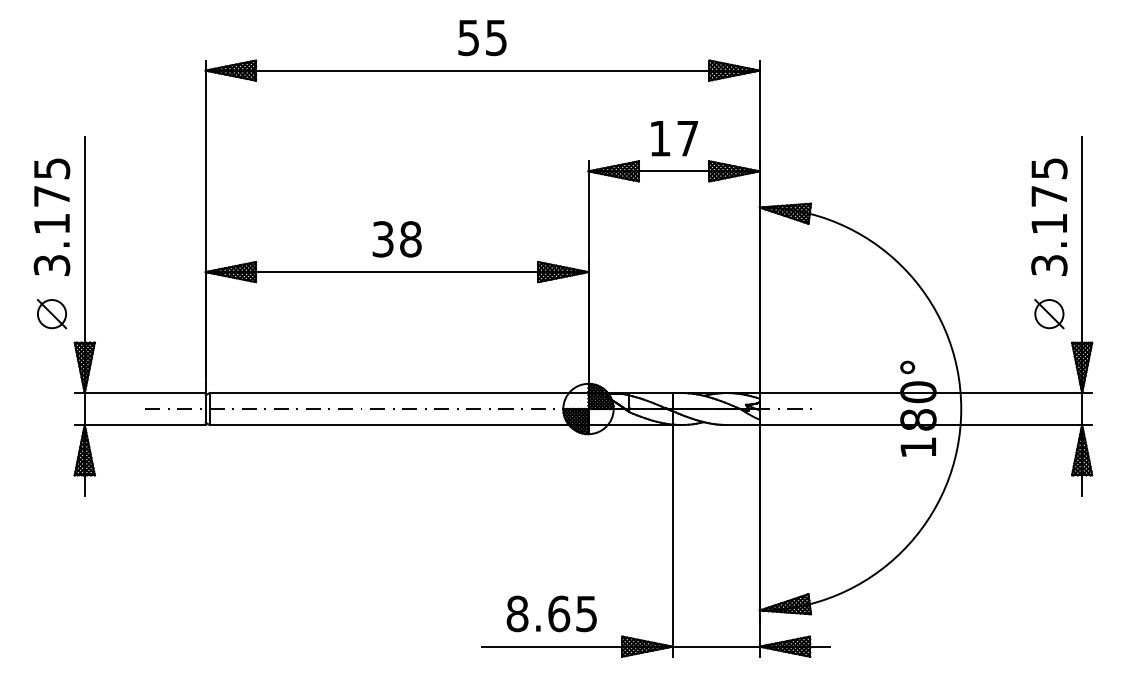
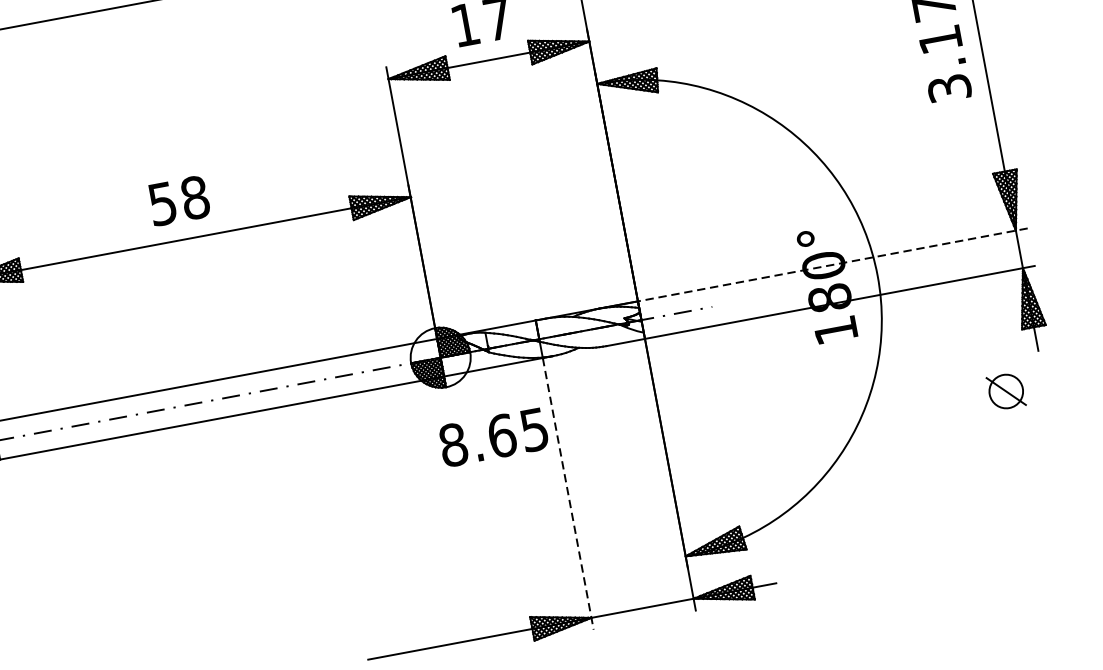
text: (383, 238) -> (162, 202), 38 -> 58
part: (1049, 313) -> (1006, 390), moved
line: (925, 393) -> (832, 265), solid -> dashed
line: (672, 540) -> (568, 493), solid -> dashed
text: (551, 613) -> (493, 437), moved

